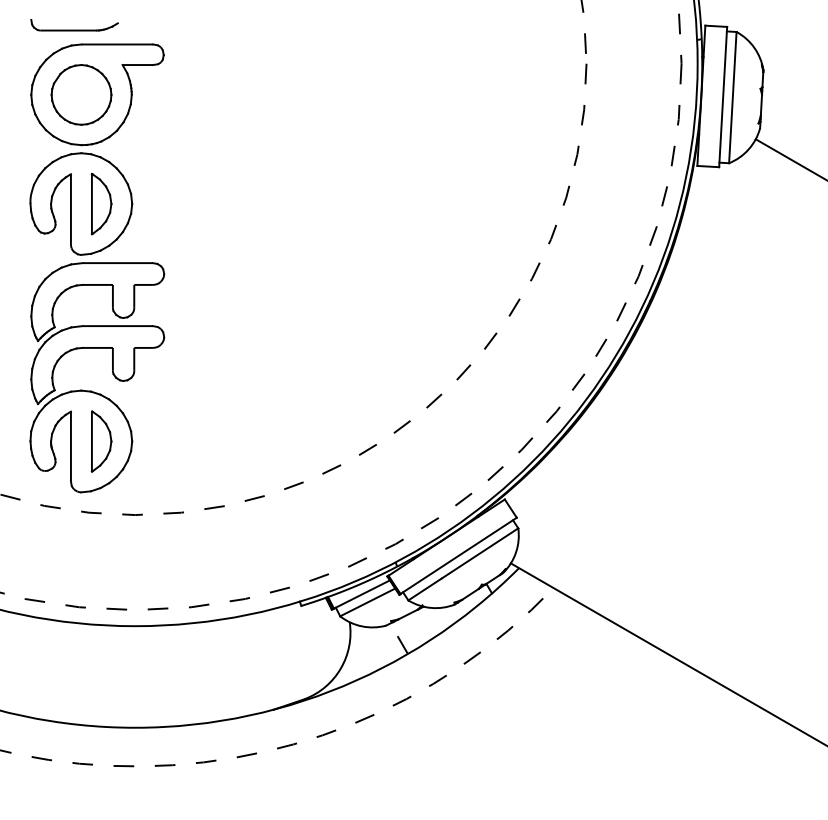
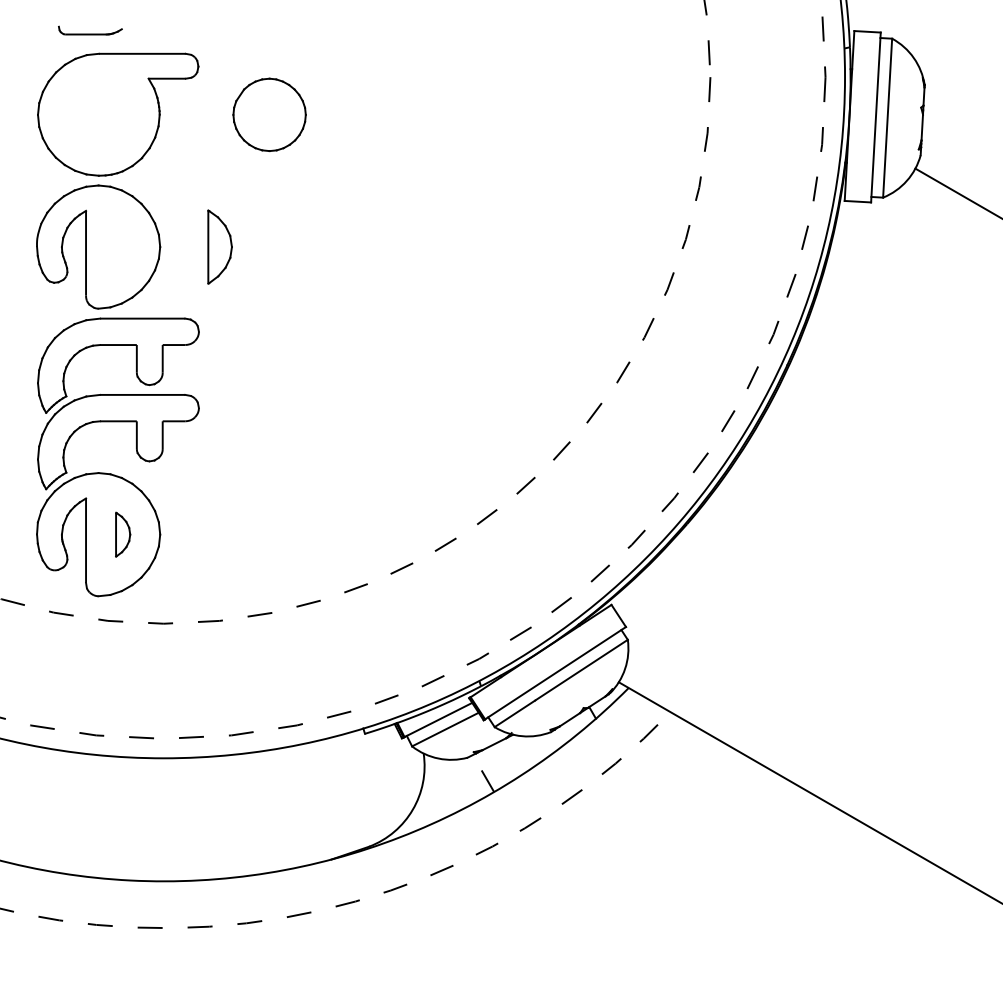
part: (74, 25) -> (90, 30), size x0.6
part: (81, 94) -> (269, 114), moved
part: (101, 203) -> (219, 246), moved
part: (101, 441) -> (123, 534), size x0.6

